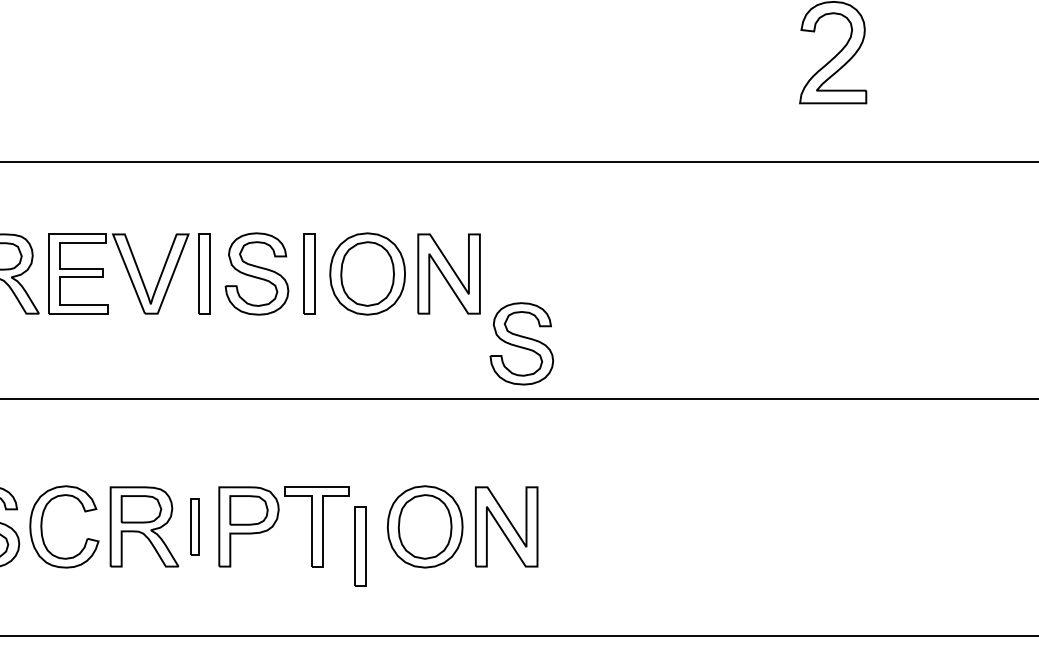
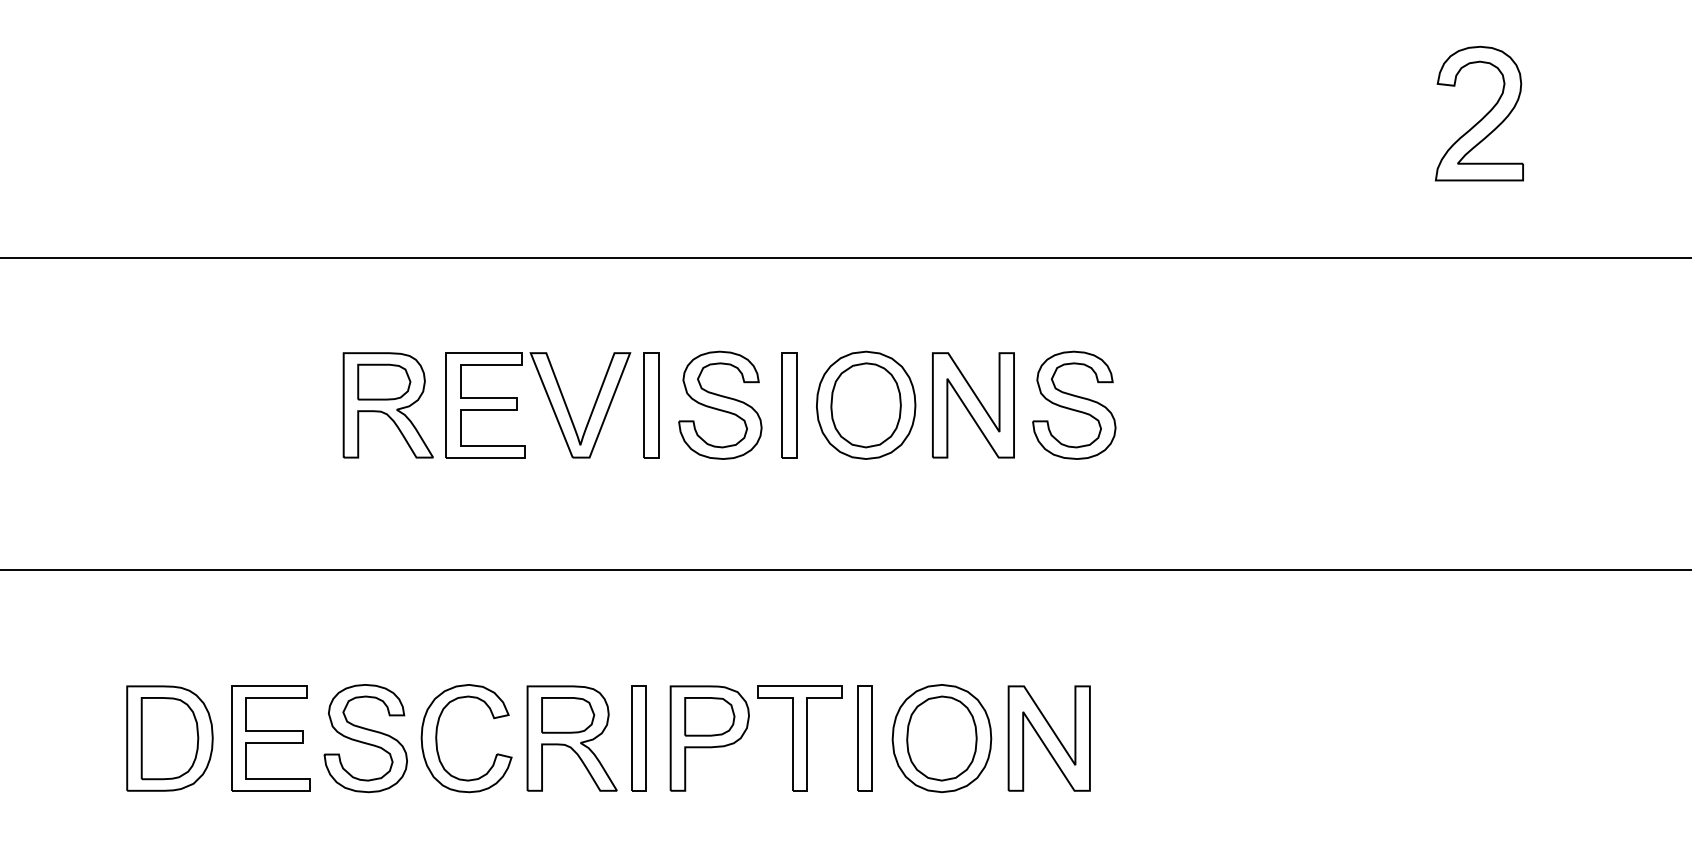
part: (521, 343) -> (1074, 404), moved
part: (194, 526) -> (638, 738), size x1.43
part: (360, 546) -> (864, 738), moved

